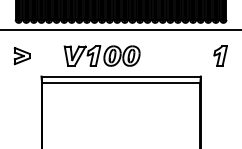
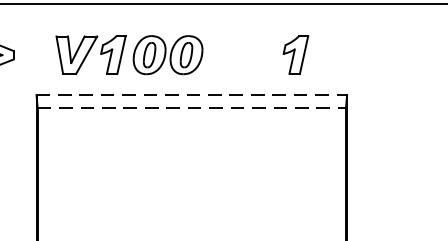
part: (101, 55) -> (128, 54), moved
part: (220, 55) -> (295, 54), moved
line: (121, 76) -> (192, 94), solid -> dashed
line: (121, 83) -> (192, 108), solid -> dashed

